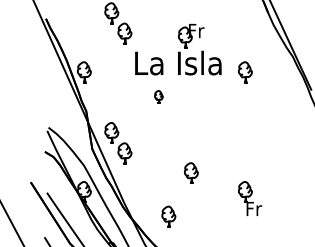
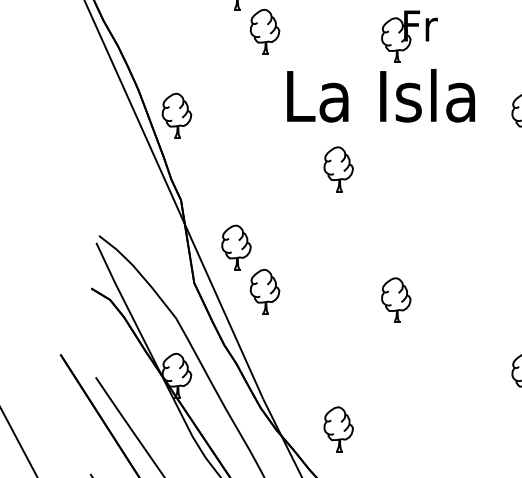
part: (158, 96) -> (337, 168), size x1.67
part: (191, 172) -> (396, 298), moved
part: (168, 216) -> (337, 428), moved

